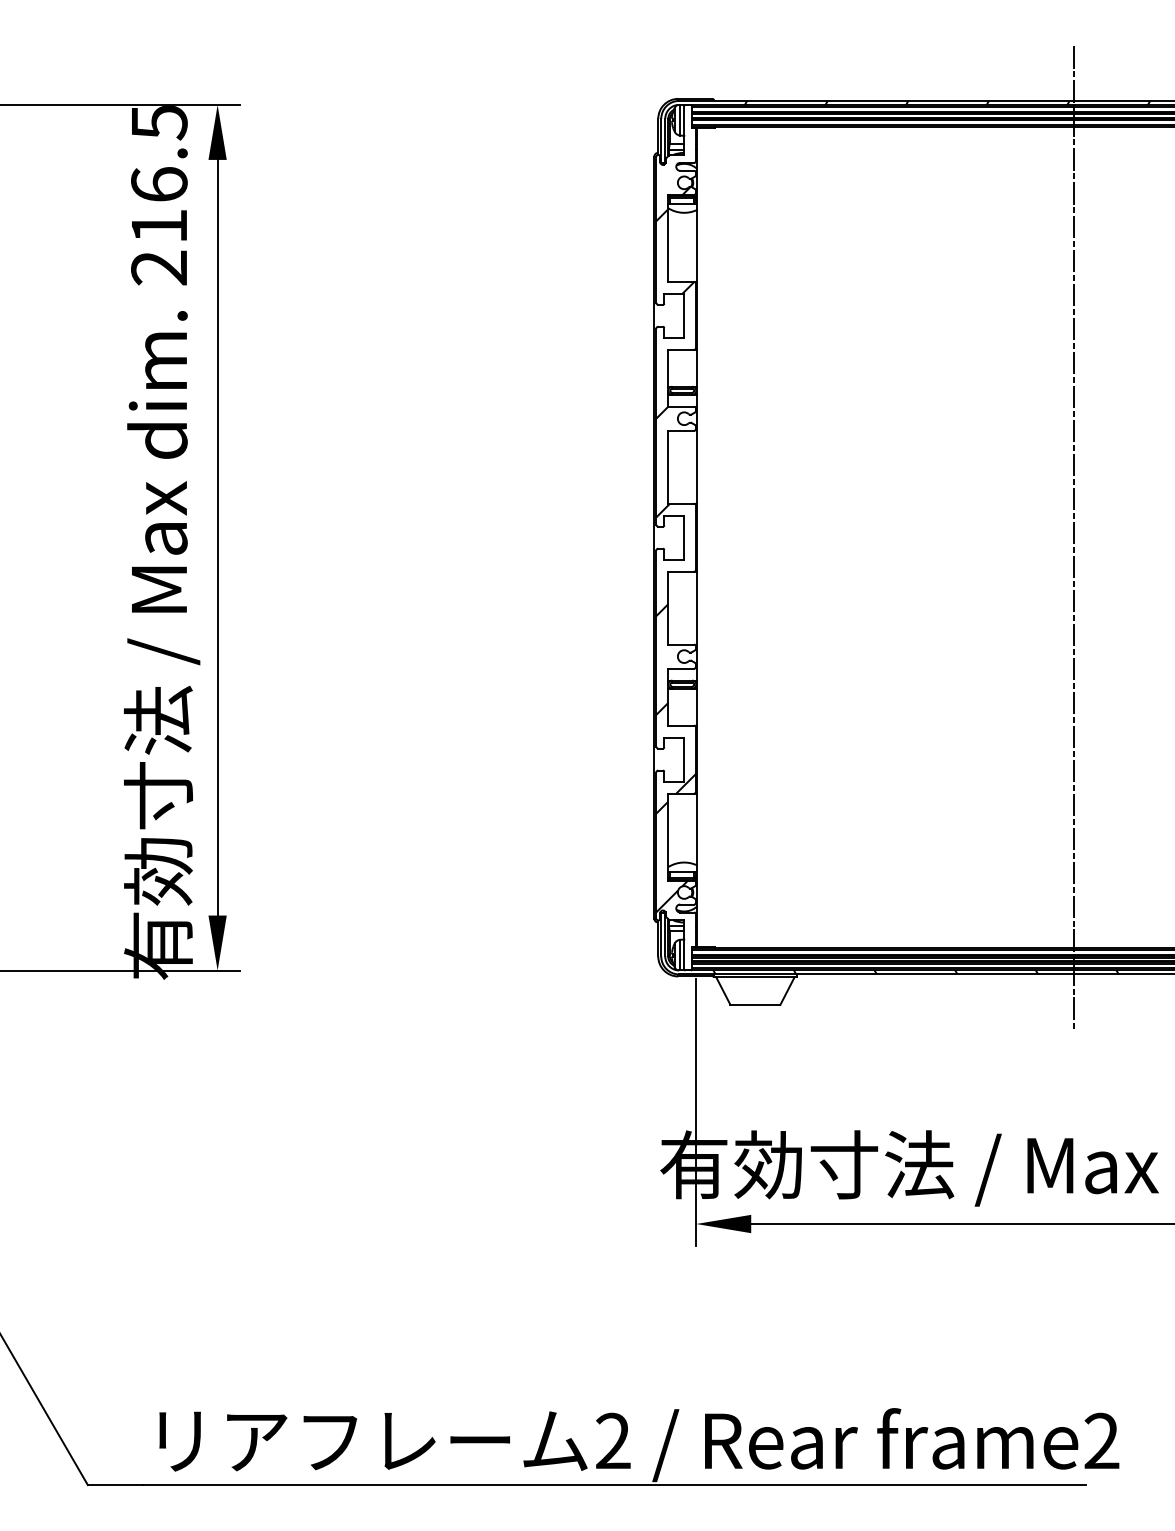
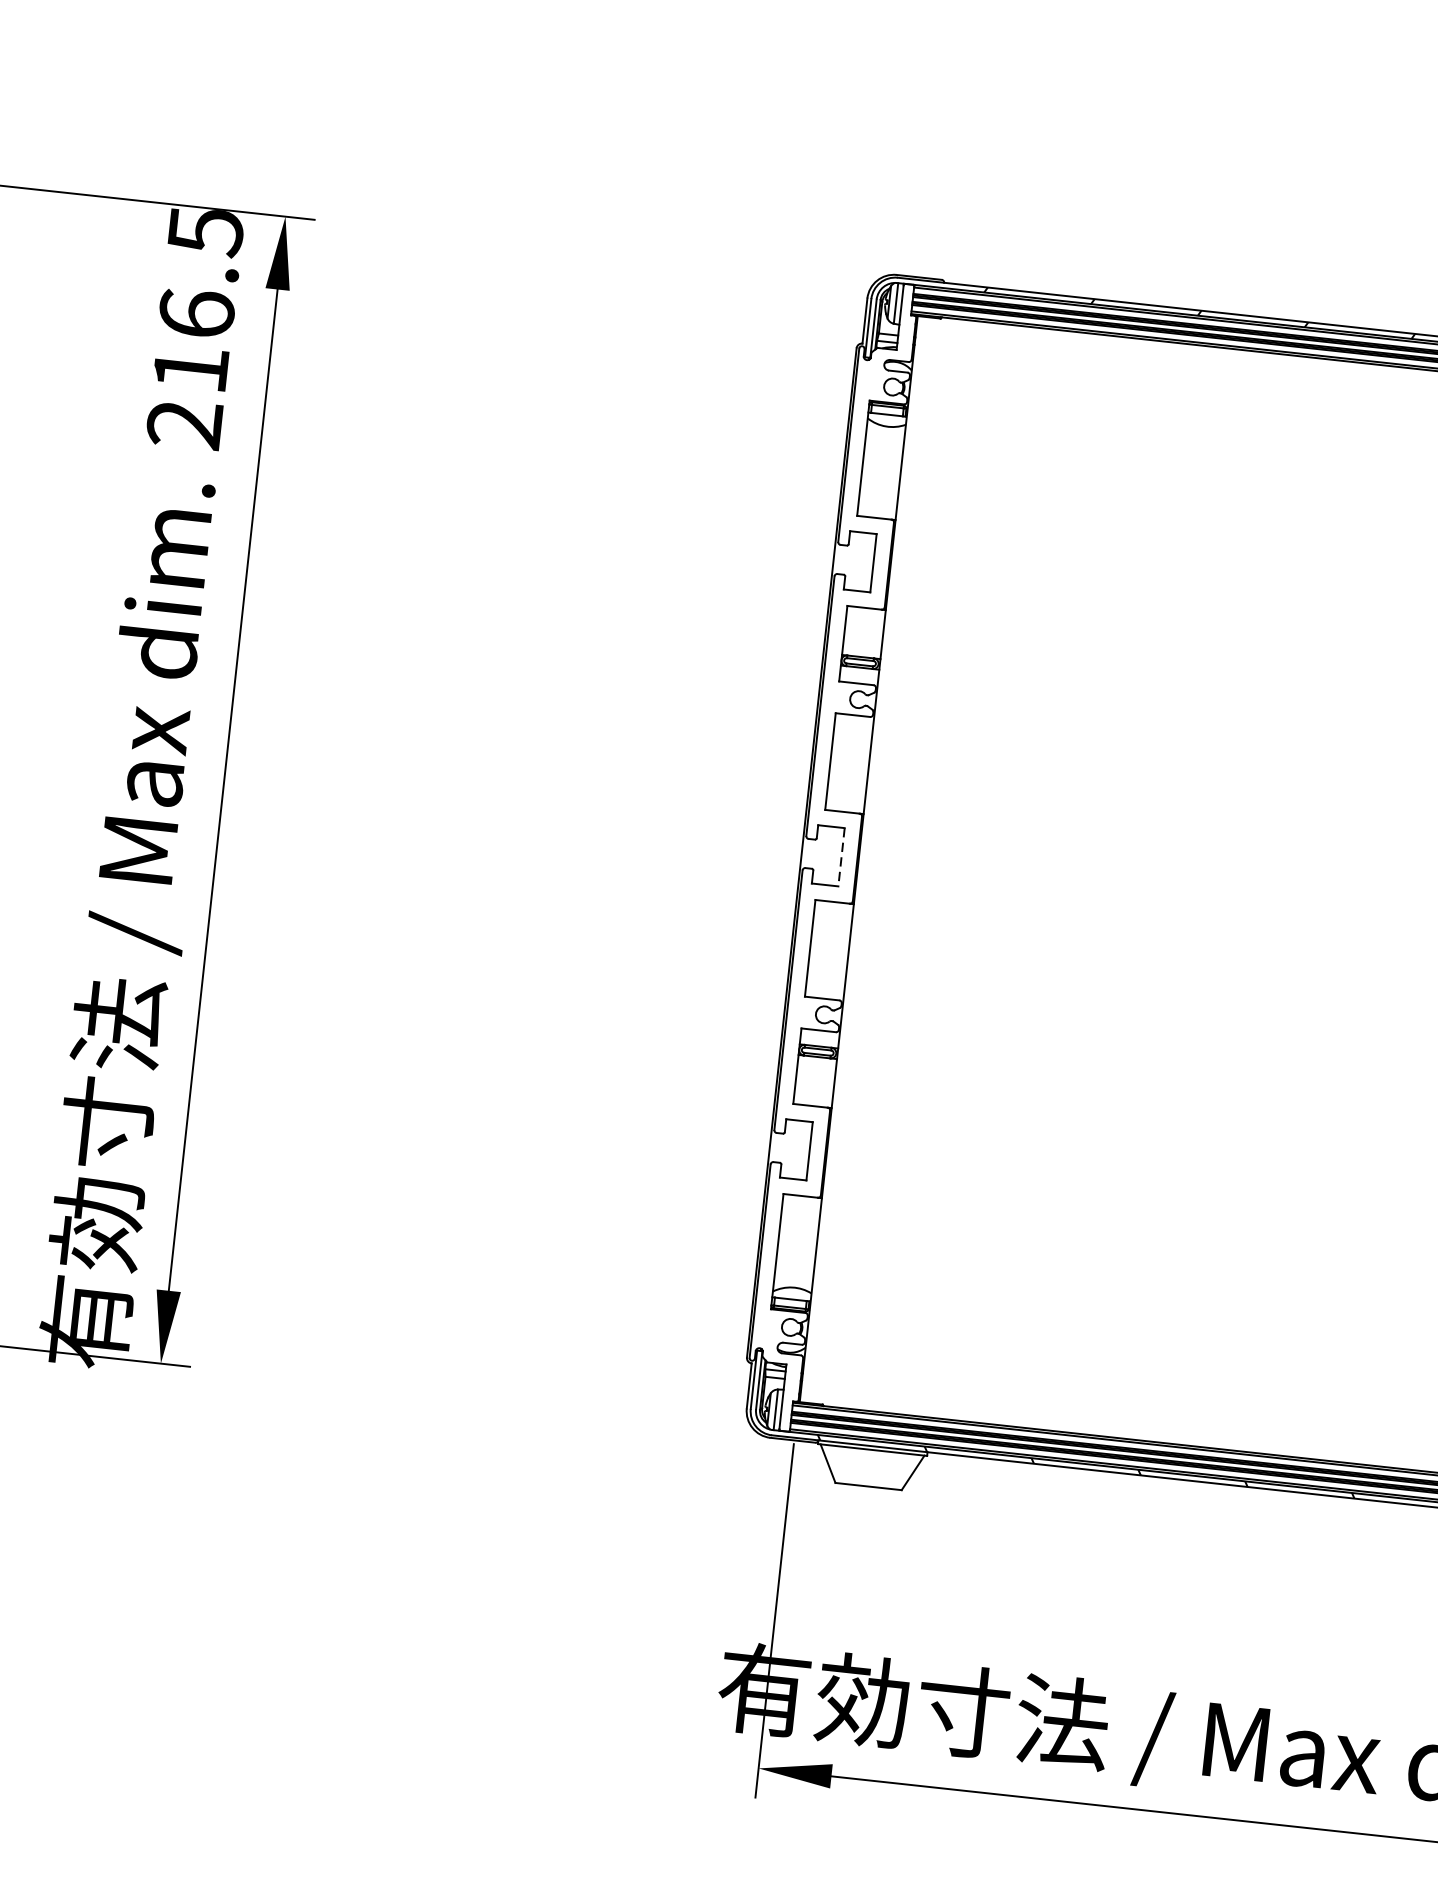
line: (684, 537) -> (841, 857), solid -> dashed
line: (1074, 537) -> (1358, 913), removed
hatch: (676, 549) -> (829, 871), removed

